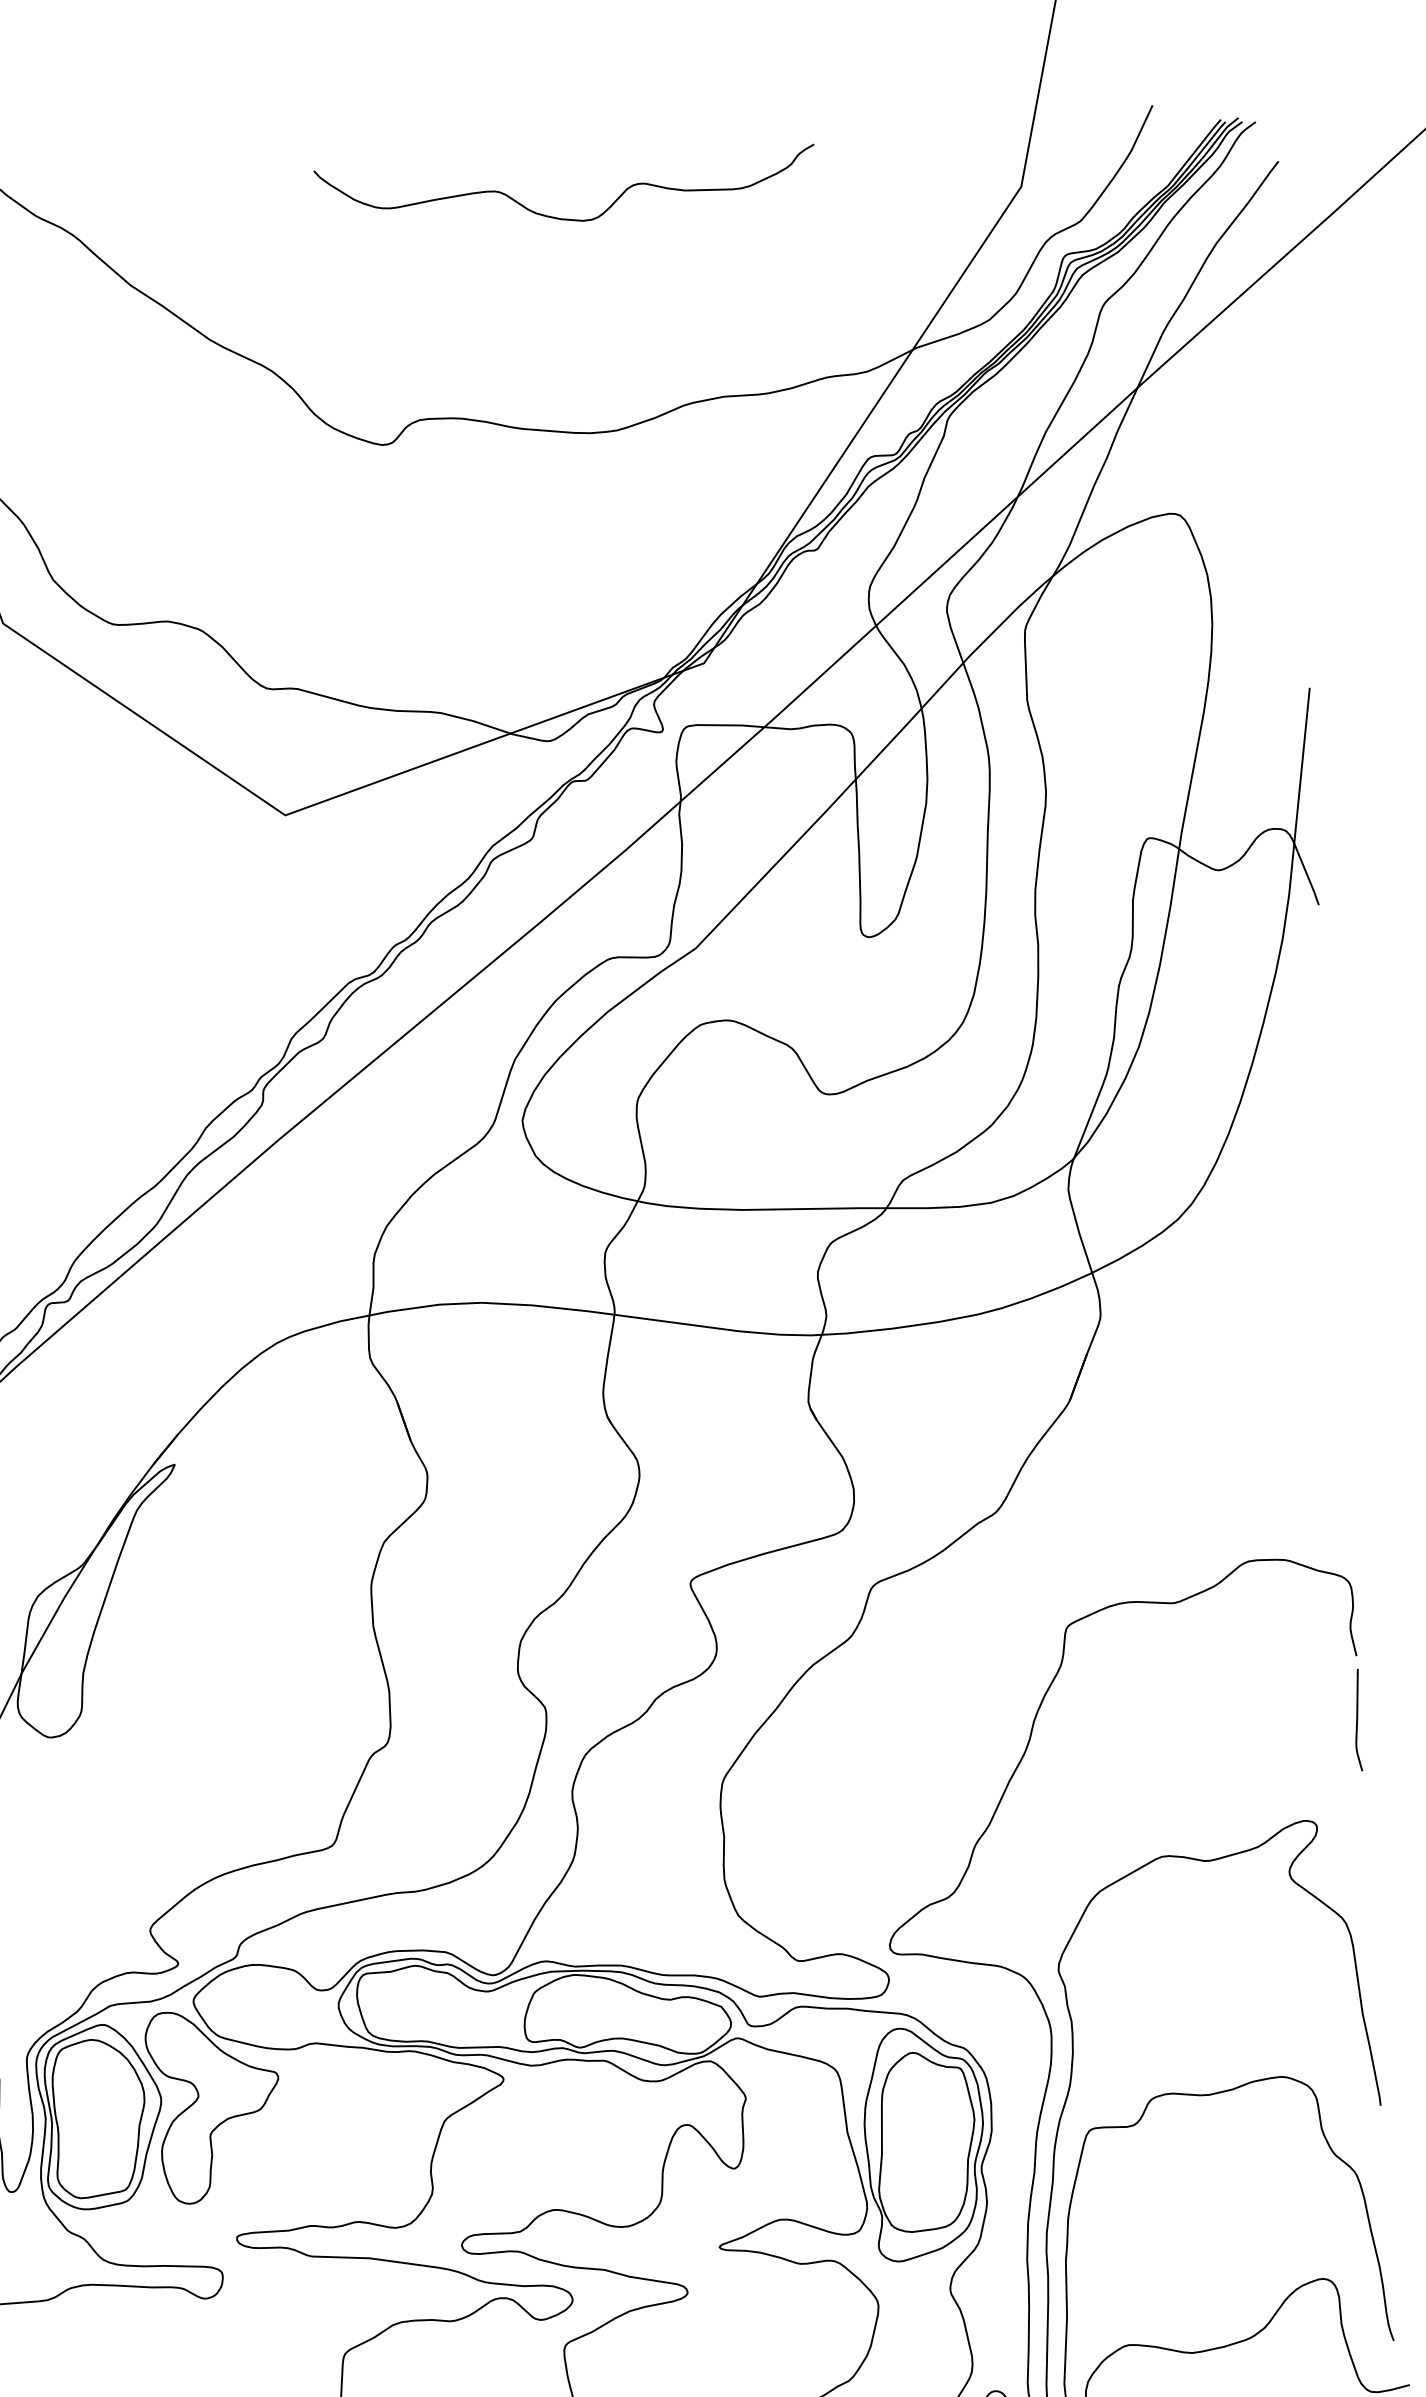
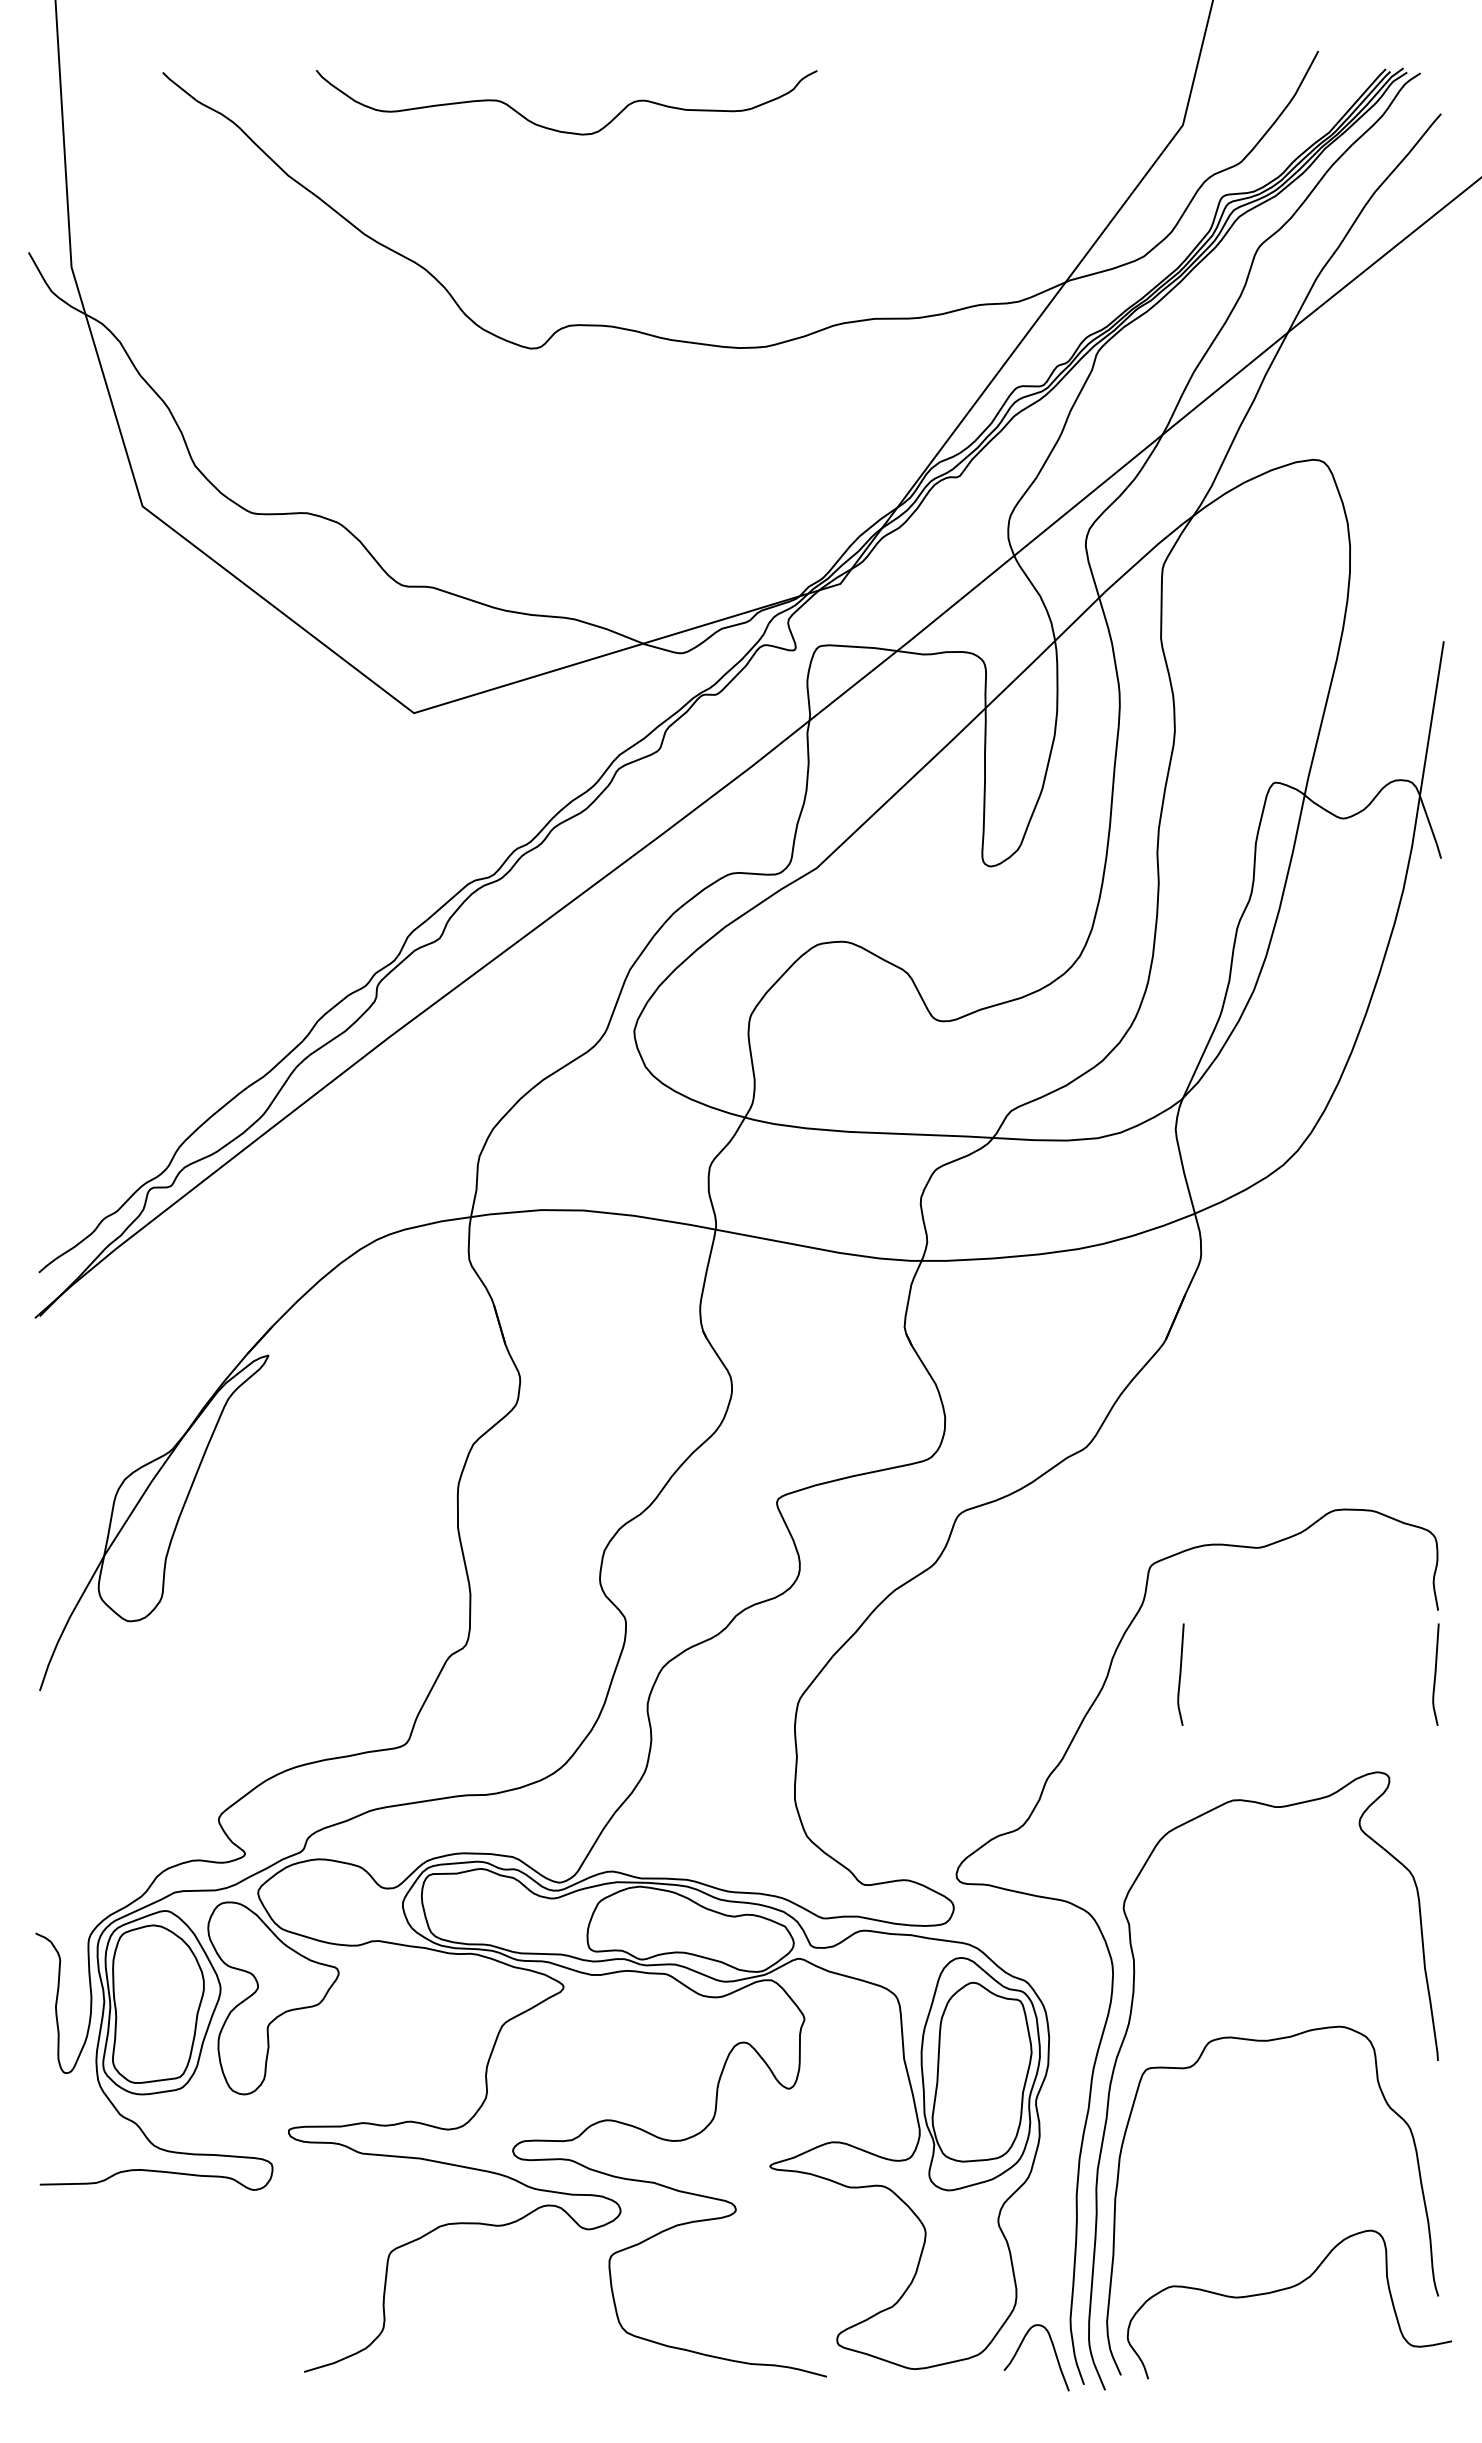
curve: (560, 217) -> (560, 130), moved
curve: (1102, 1733) -> (1180, 1674), added

